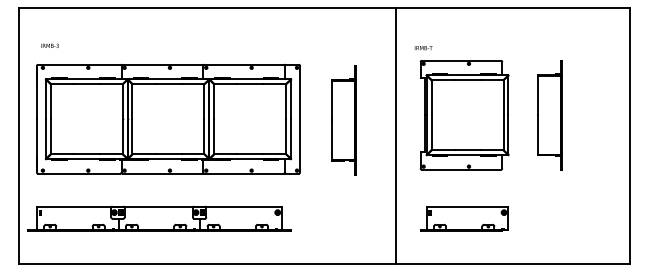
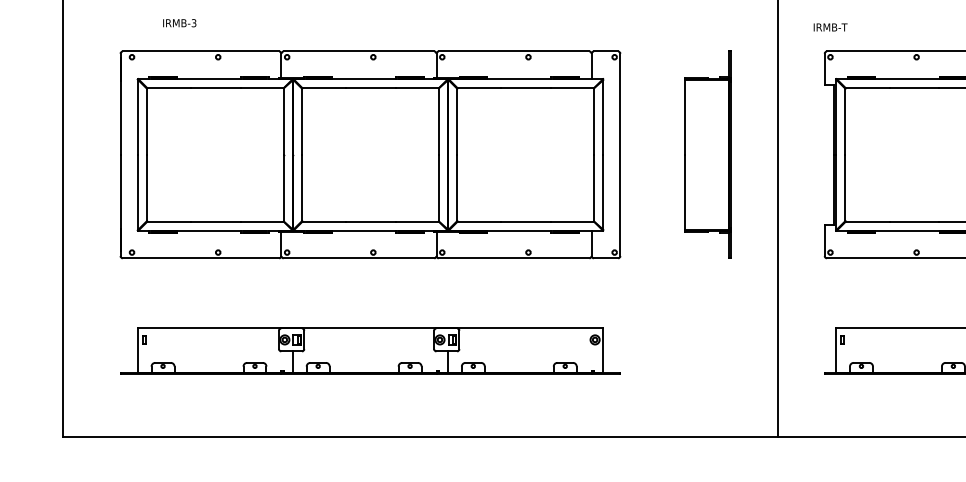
text: (49, 45) -> (178, 22), moved
part: (168, 119) -> (370, 155), moved
part: (343, 120) -> (706, 155), moved
part: (159, 218) -> (370, 351), moved

